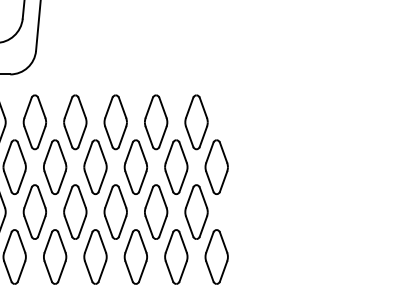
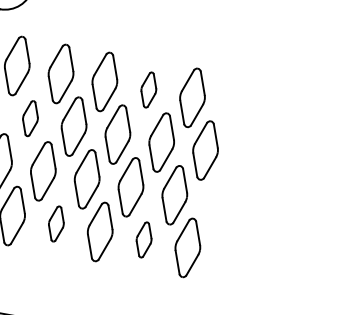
part: (156, 122) -> (149, 90), size x0.6
part: (55, 166) -> (30, 117), size x0.6
part: (95, 256) -> (56, 223), size x0.6
part: (176, 256) -> (144, 239), size x0.6

